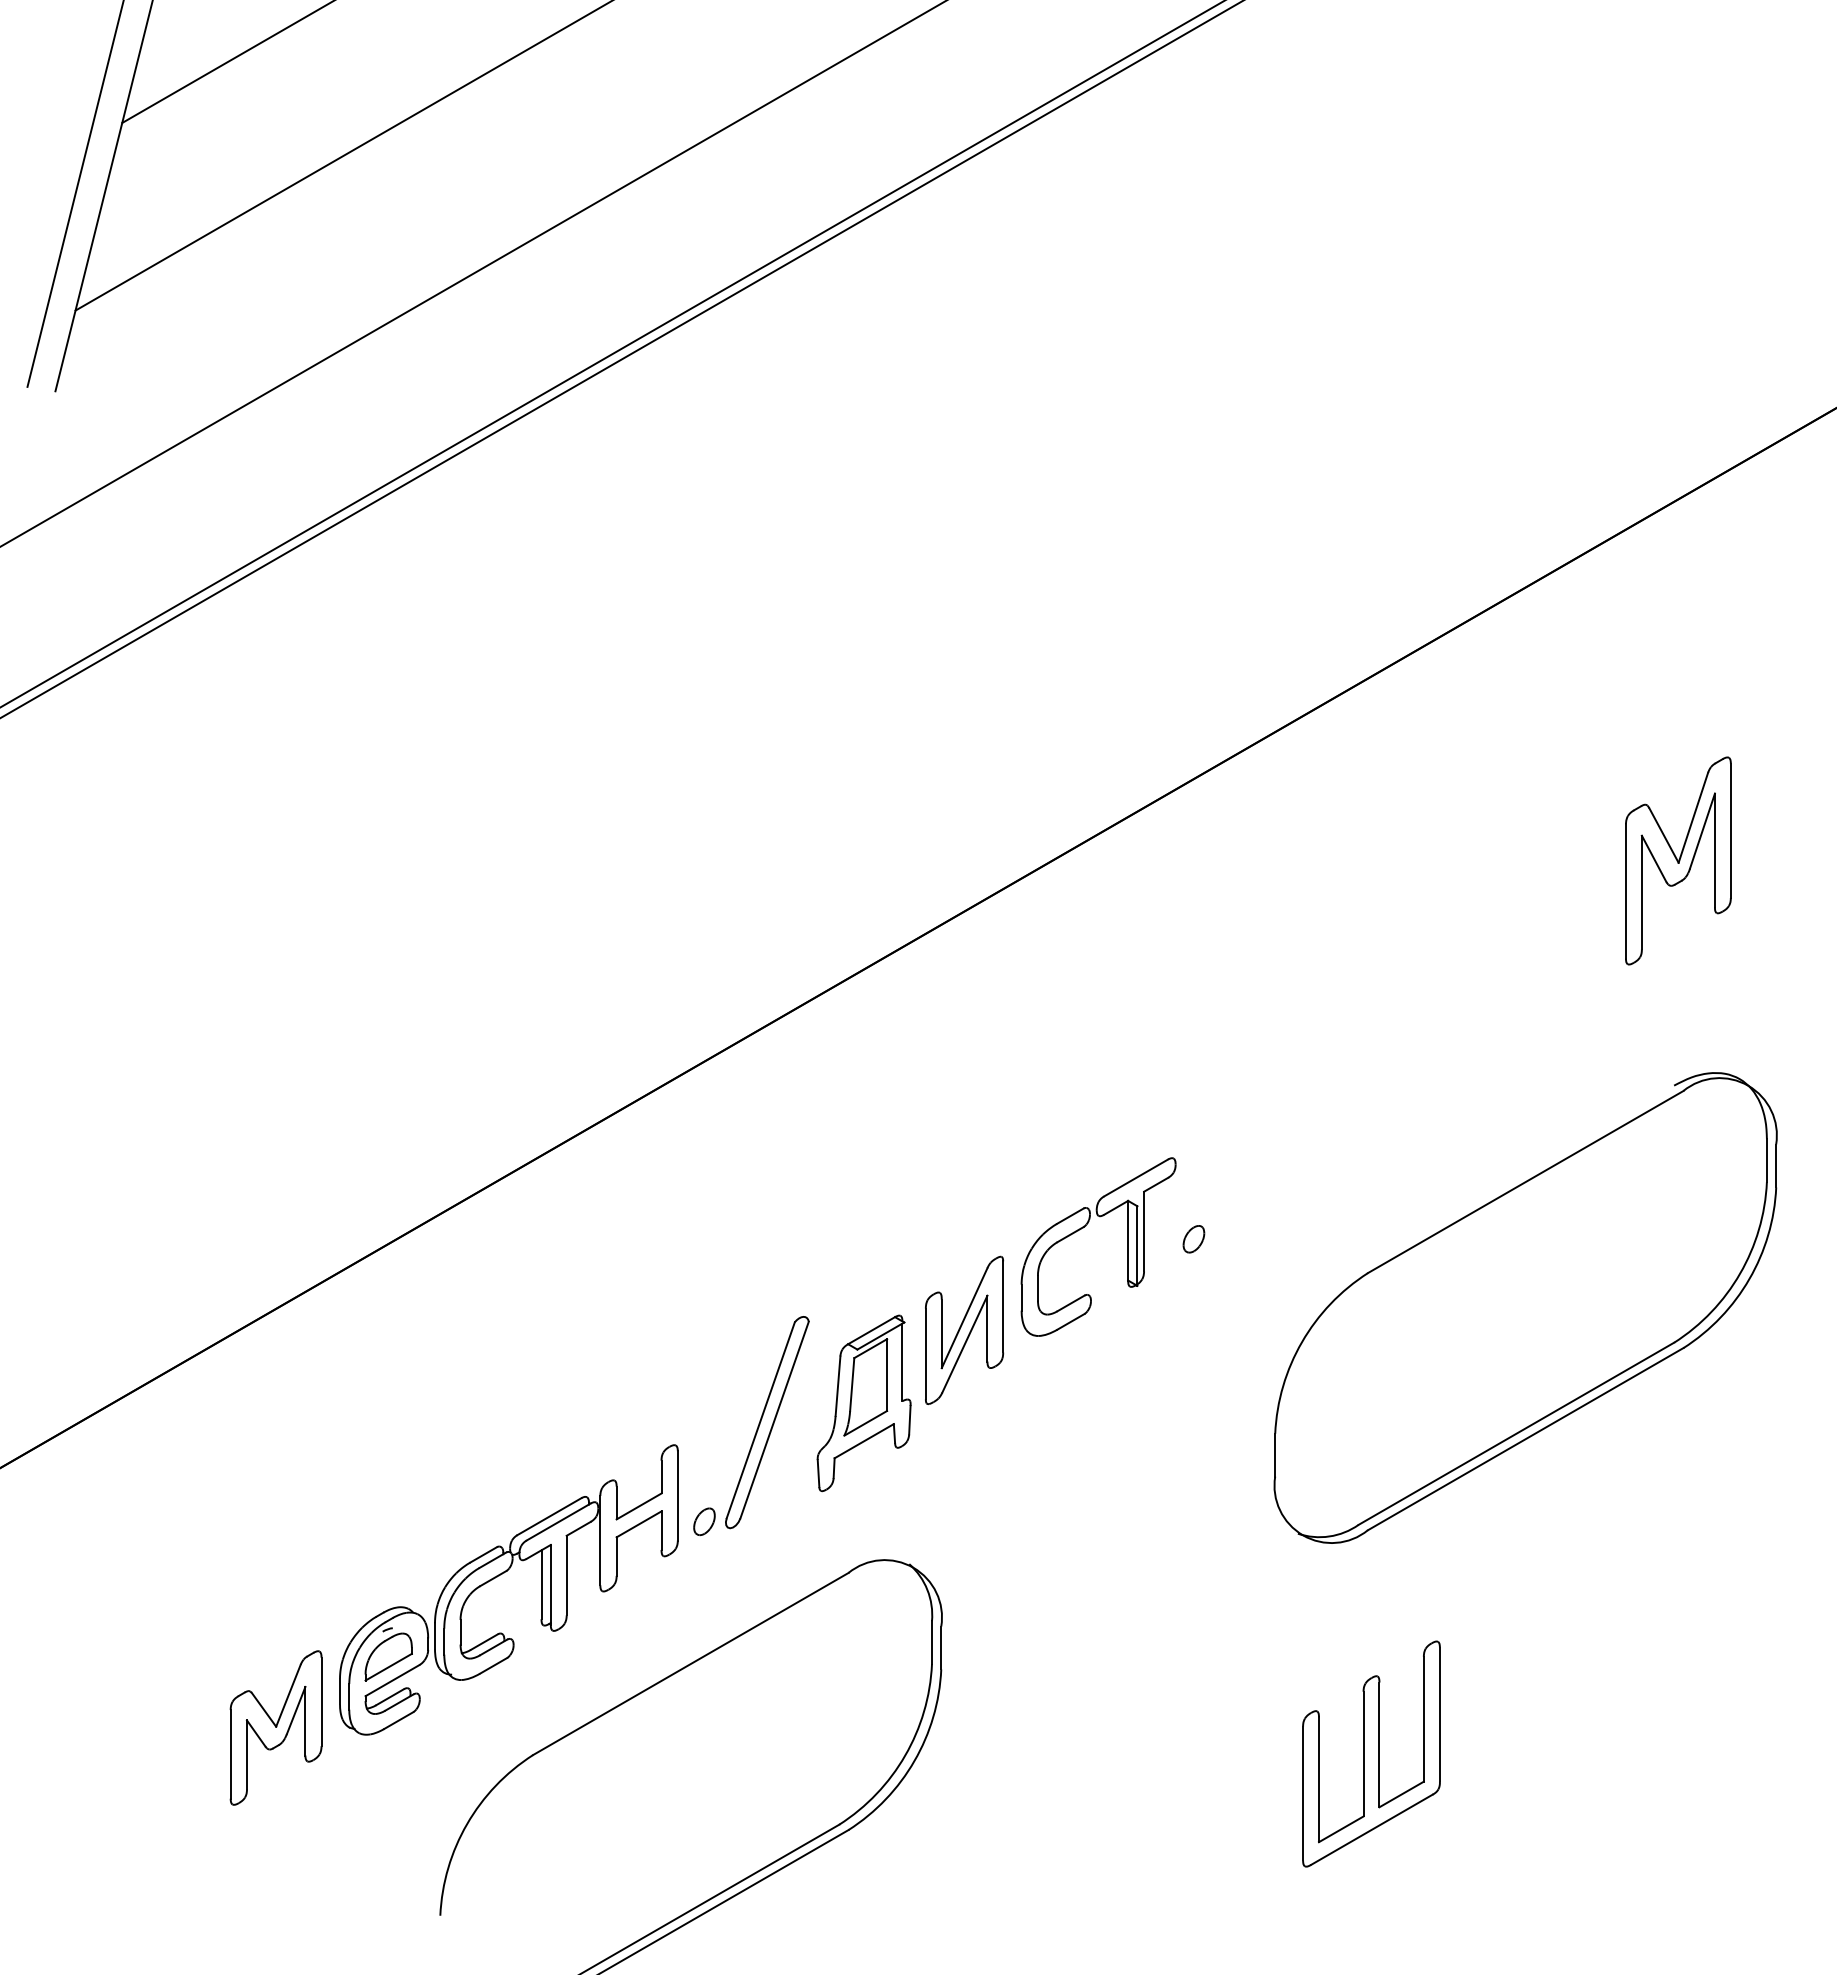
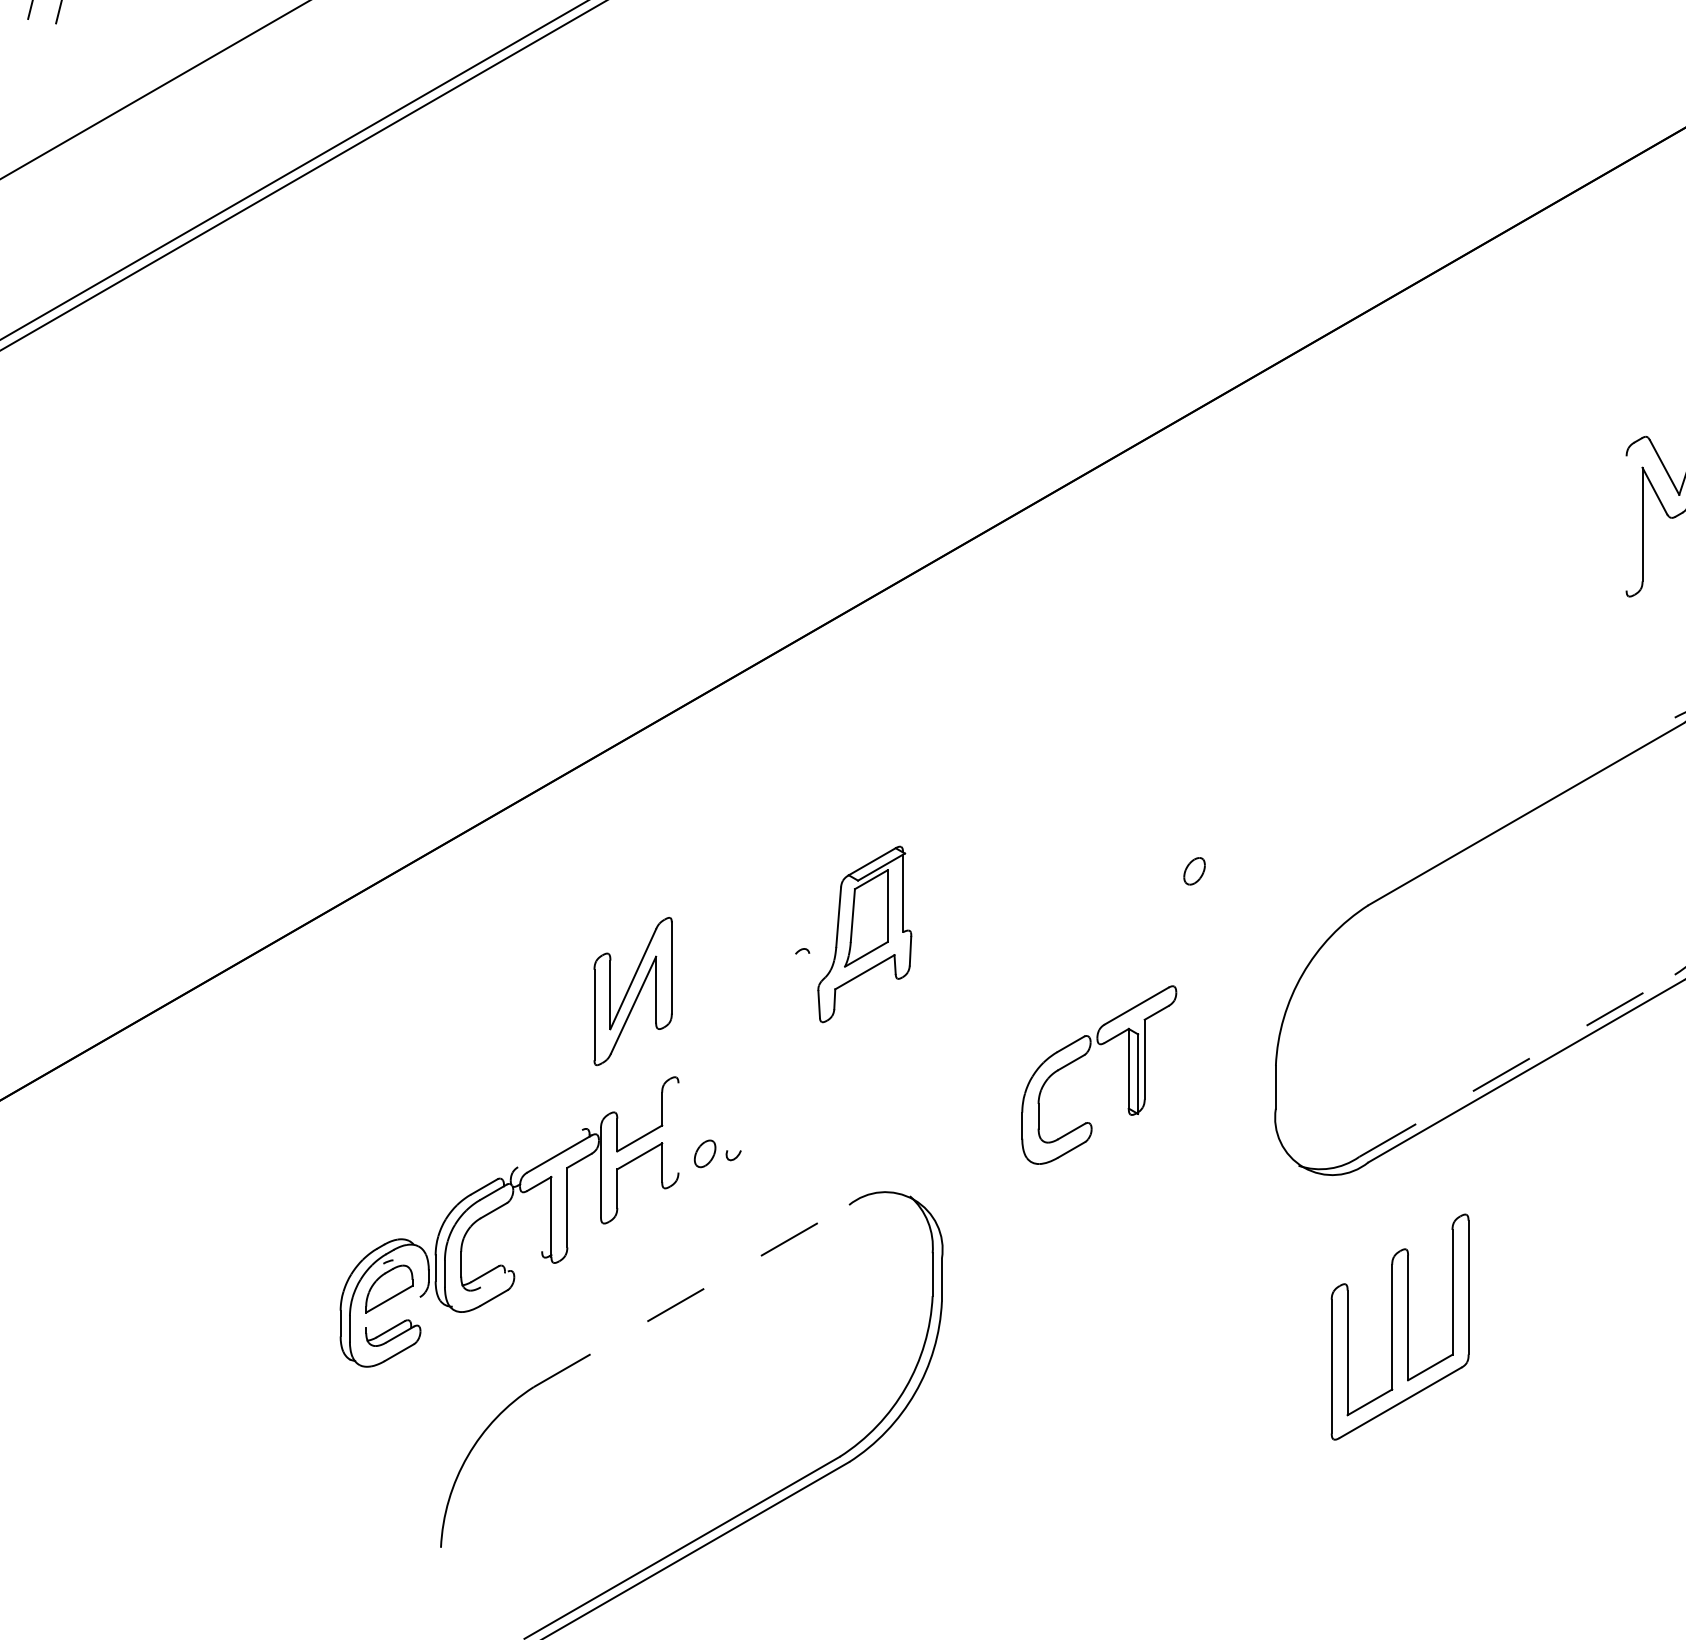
line: (1626, 891) -> (1627, 523), removed
part: (1086, 1226) -> (1087, 1054), moved
part: (964, 1329) -> (633, 990), moved
part: (863, 1403) -> (864, 934), moved
line: (774, 1419) -> (775, 1051), removed
line: (760, 1420) -> (761, 1052), removed
line: (1516, 1433) -> (1517, 1065), solid -> dashed
line: (677, 1495) -> (678, 1127), removed
line: (549, 1516) -> (550, 1148), removed
line: (541, 1584) -> (542, 1216), removed
line: (493, 1647) -> (494, 1279), removed
line: (691, 1663) -> (692, 1295), solid -> dashed
line: (392, 1680) -> (393, 1312), removed
part: (275, 1727) -> (276, 1359), removed
part: (1371, 1753) -> (1400, 1326), moved

